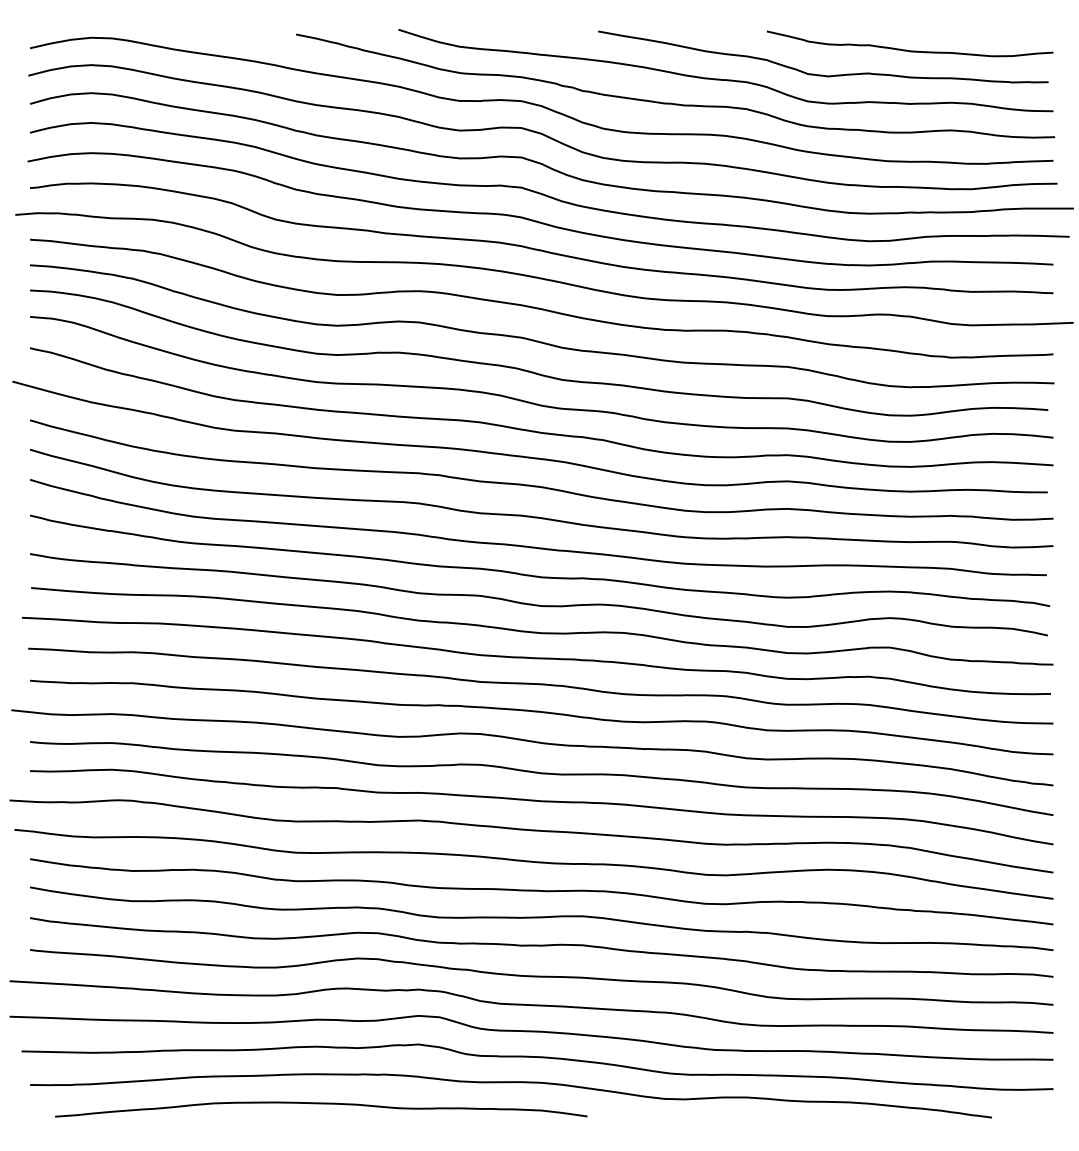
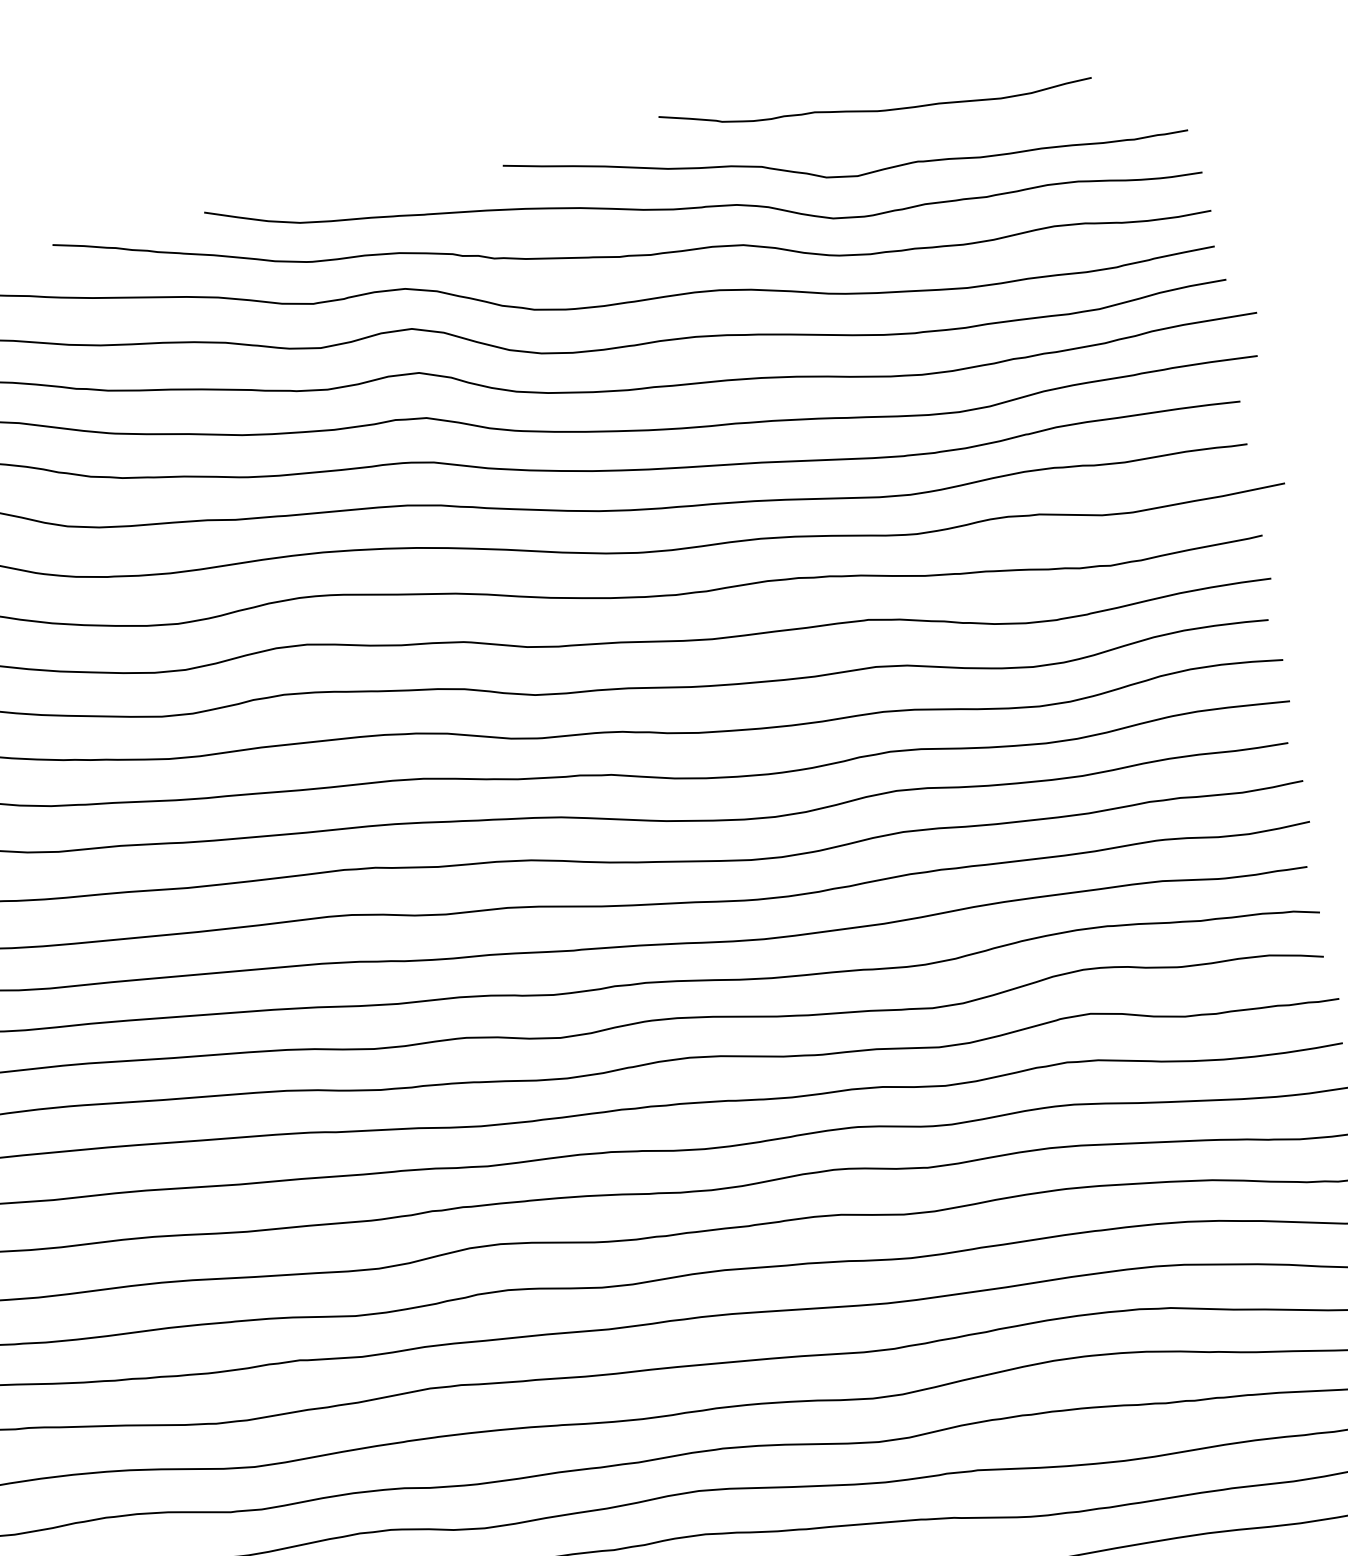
curve: (910, 50) -> (877, 109), moved

